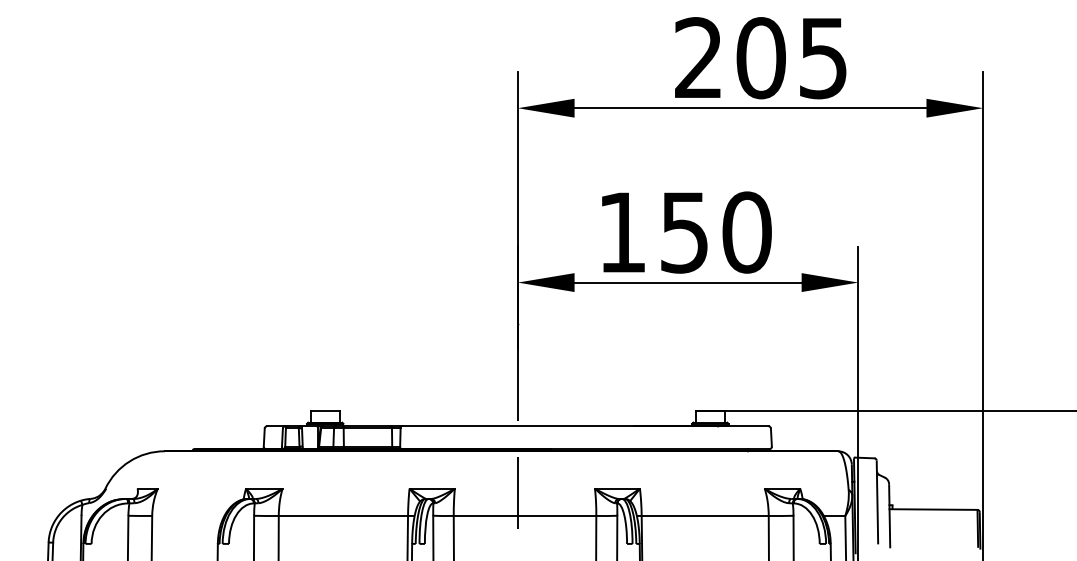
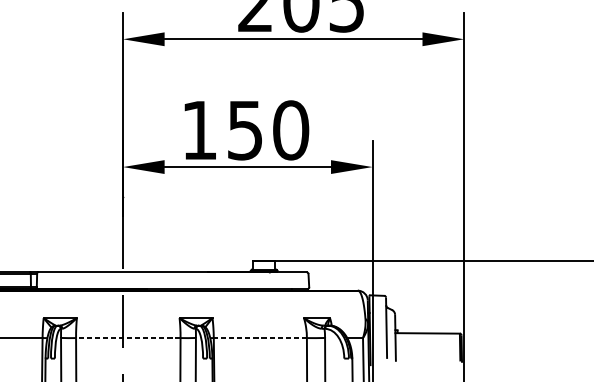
line: (524, 515) -> (127, 337), solid -> dashed
line: (705, 515) -> (260, 337), solid -> dashed

